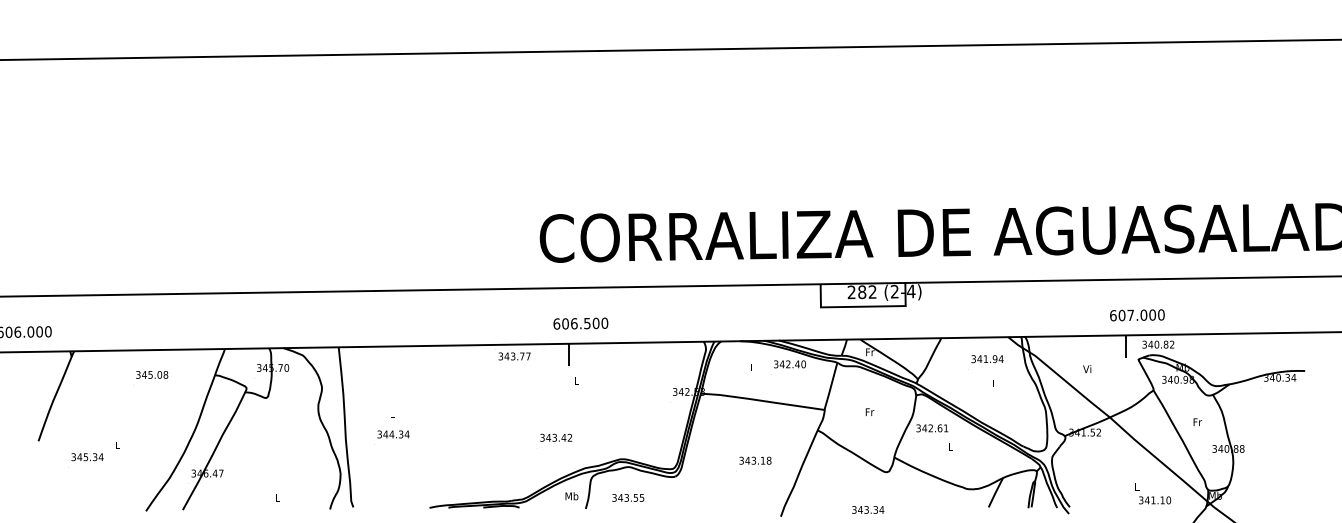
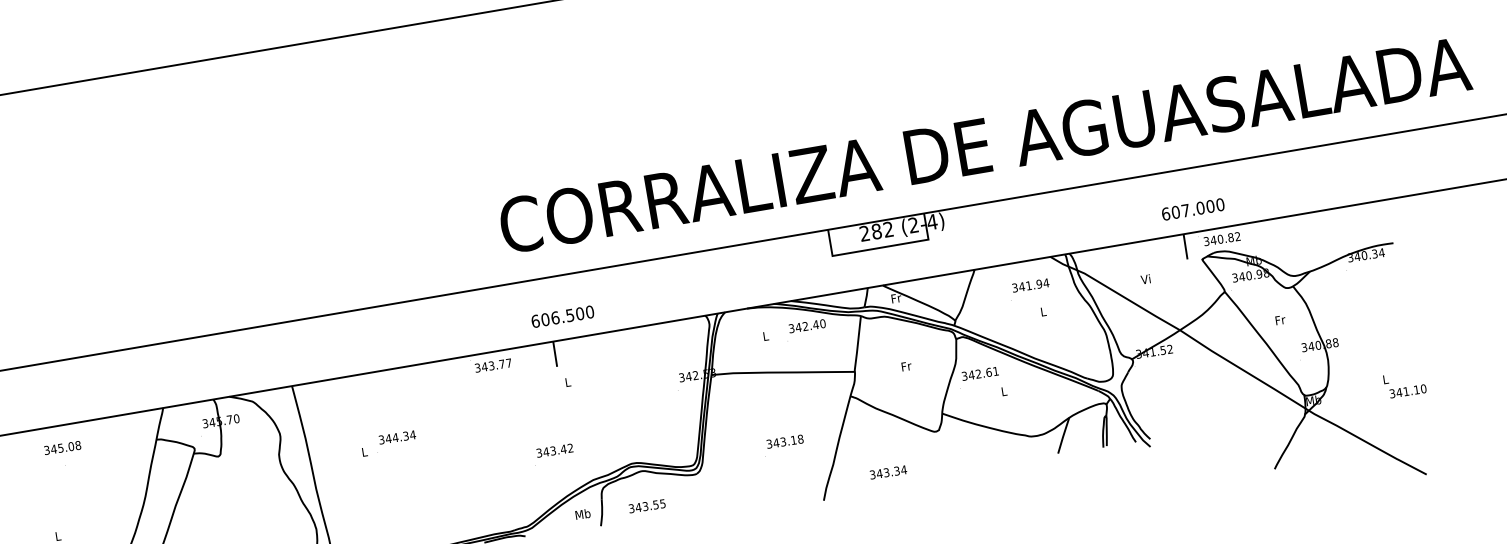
text: (152, 374) -> (62, 447), moved
text: (391, 437) -> (395, 441), moved
text: (1153, 493) -> (1405, 383), moved
text: (868, 509) -> (888, 471), moved

